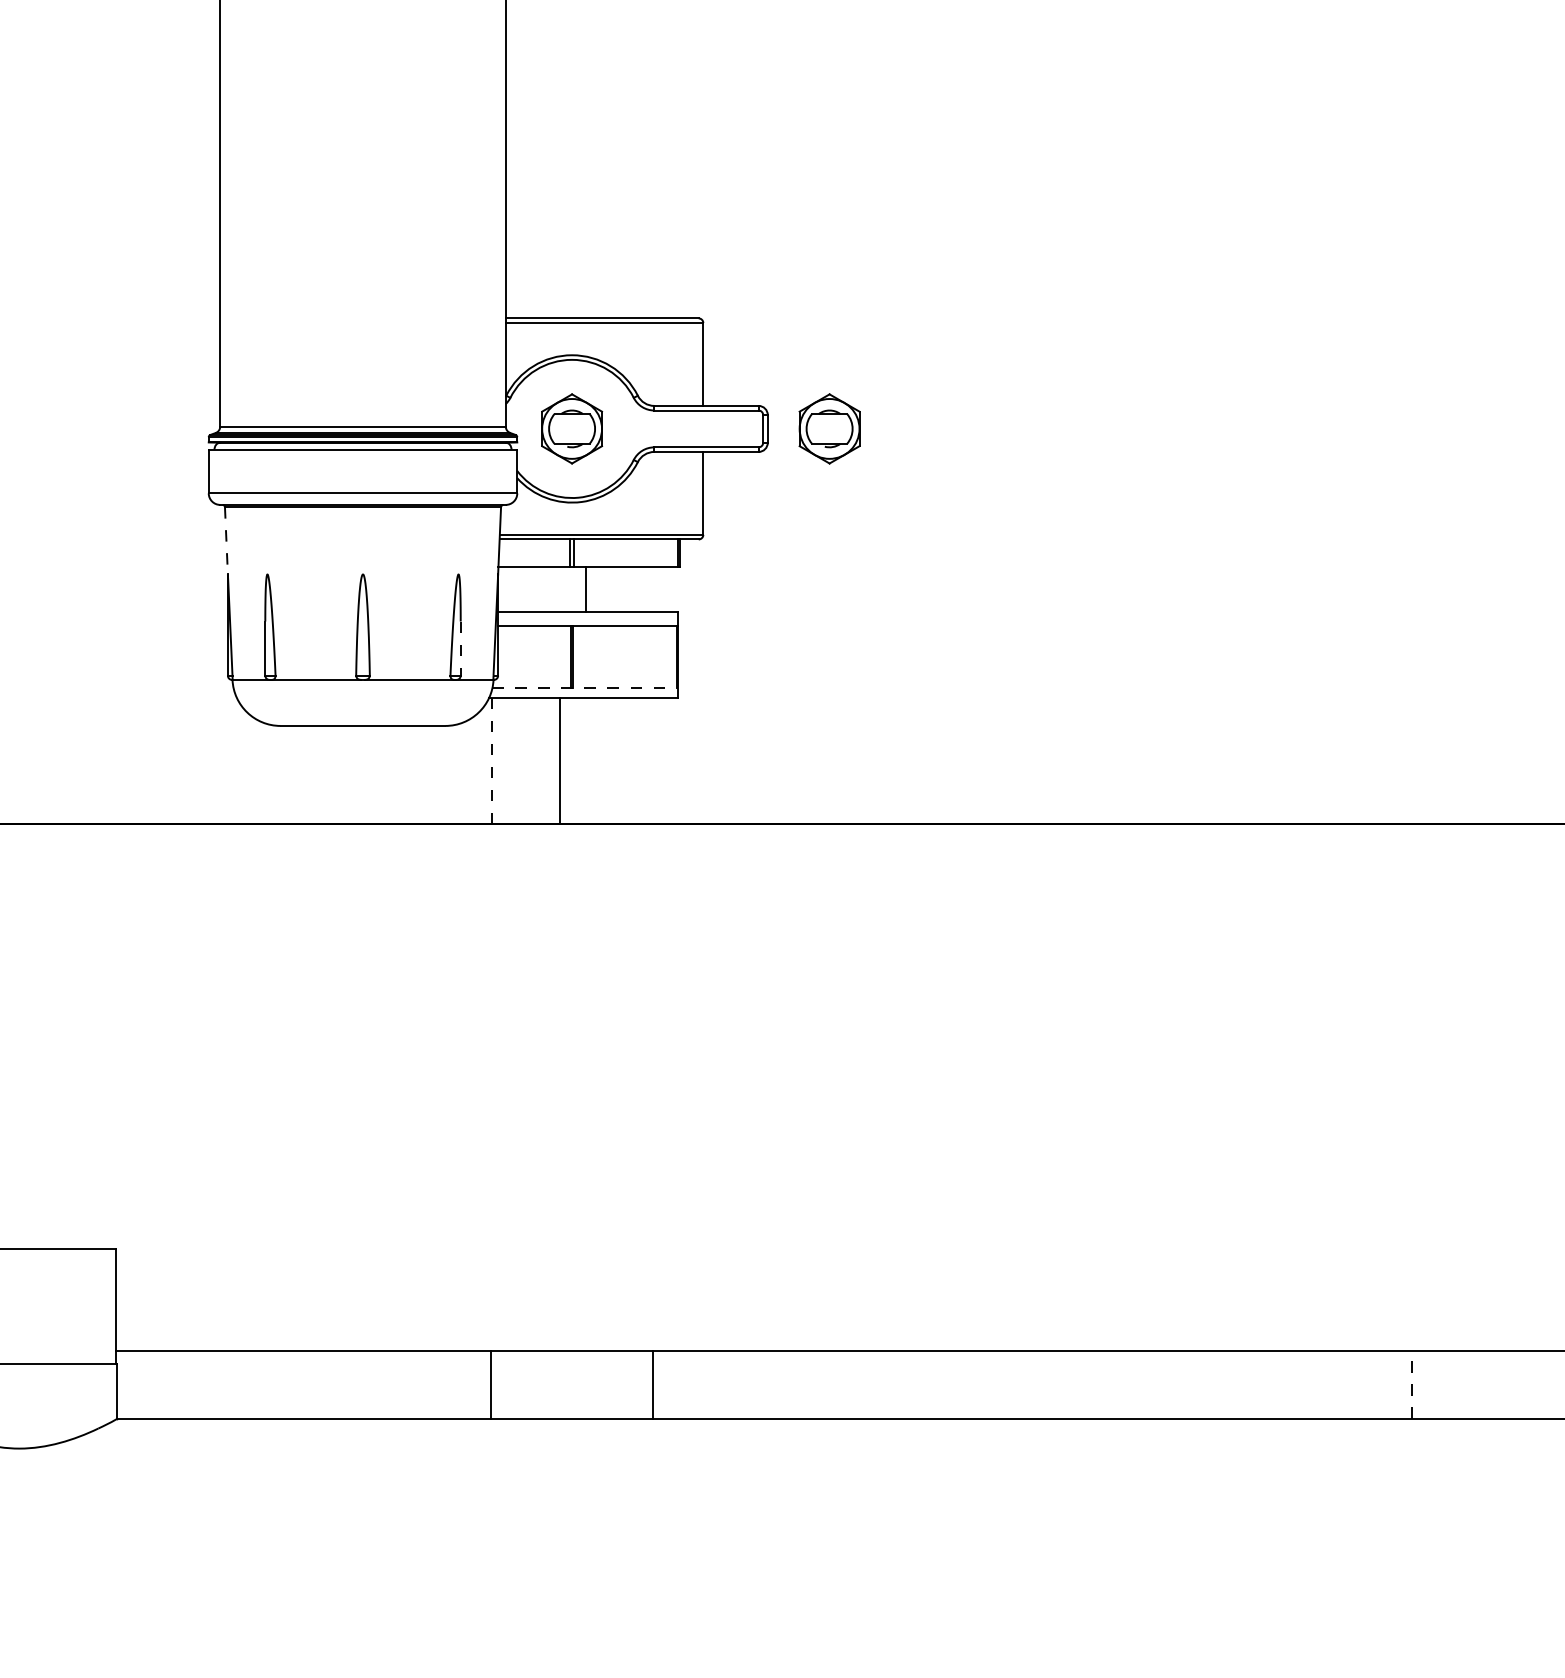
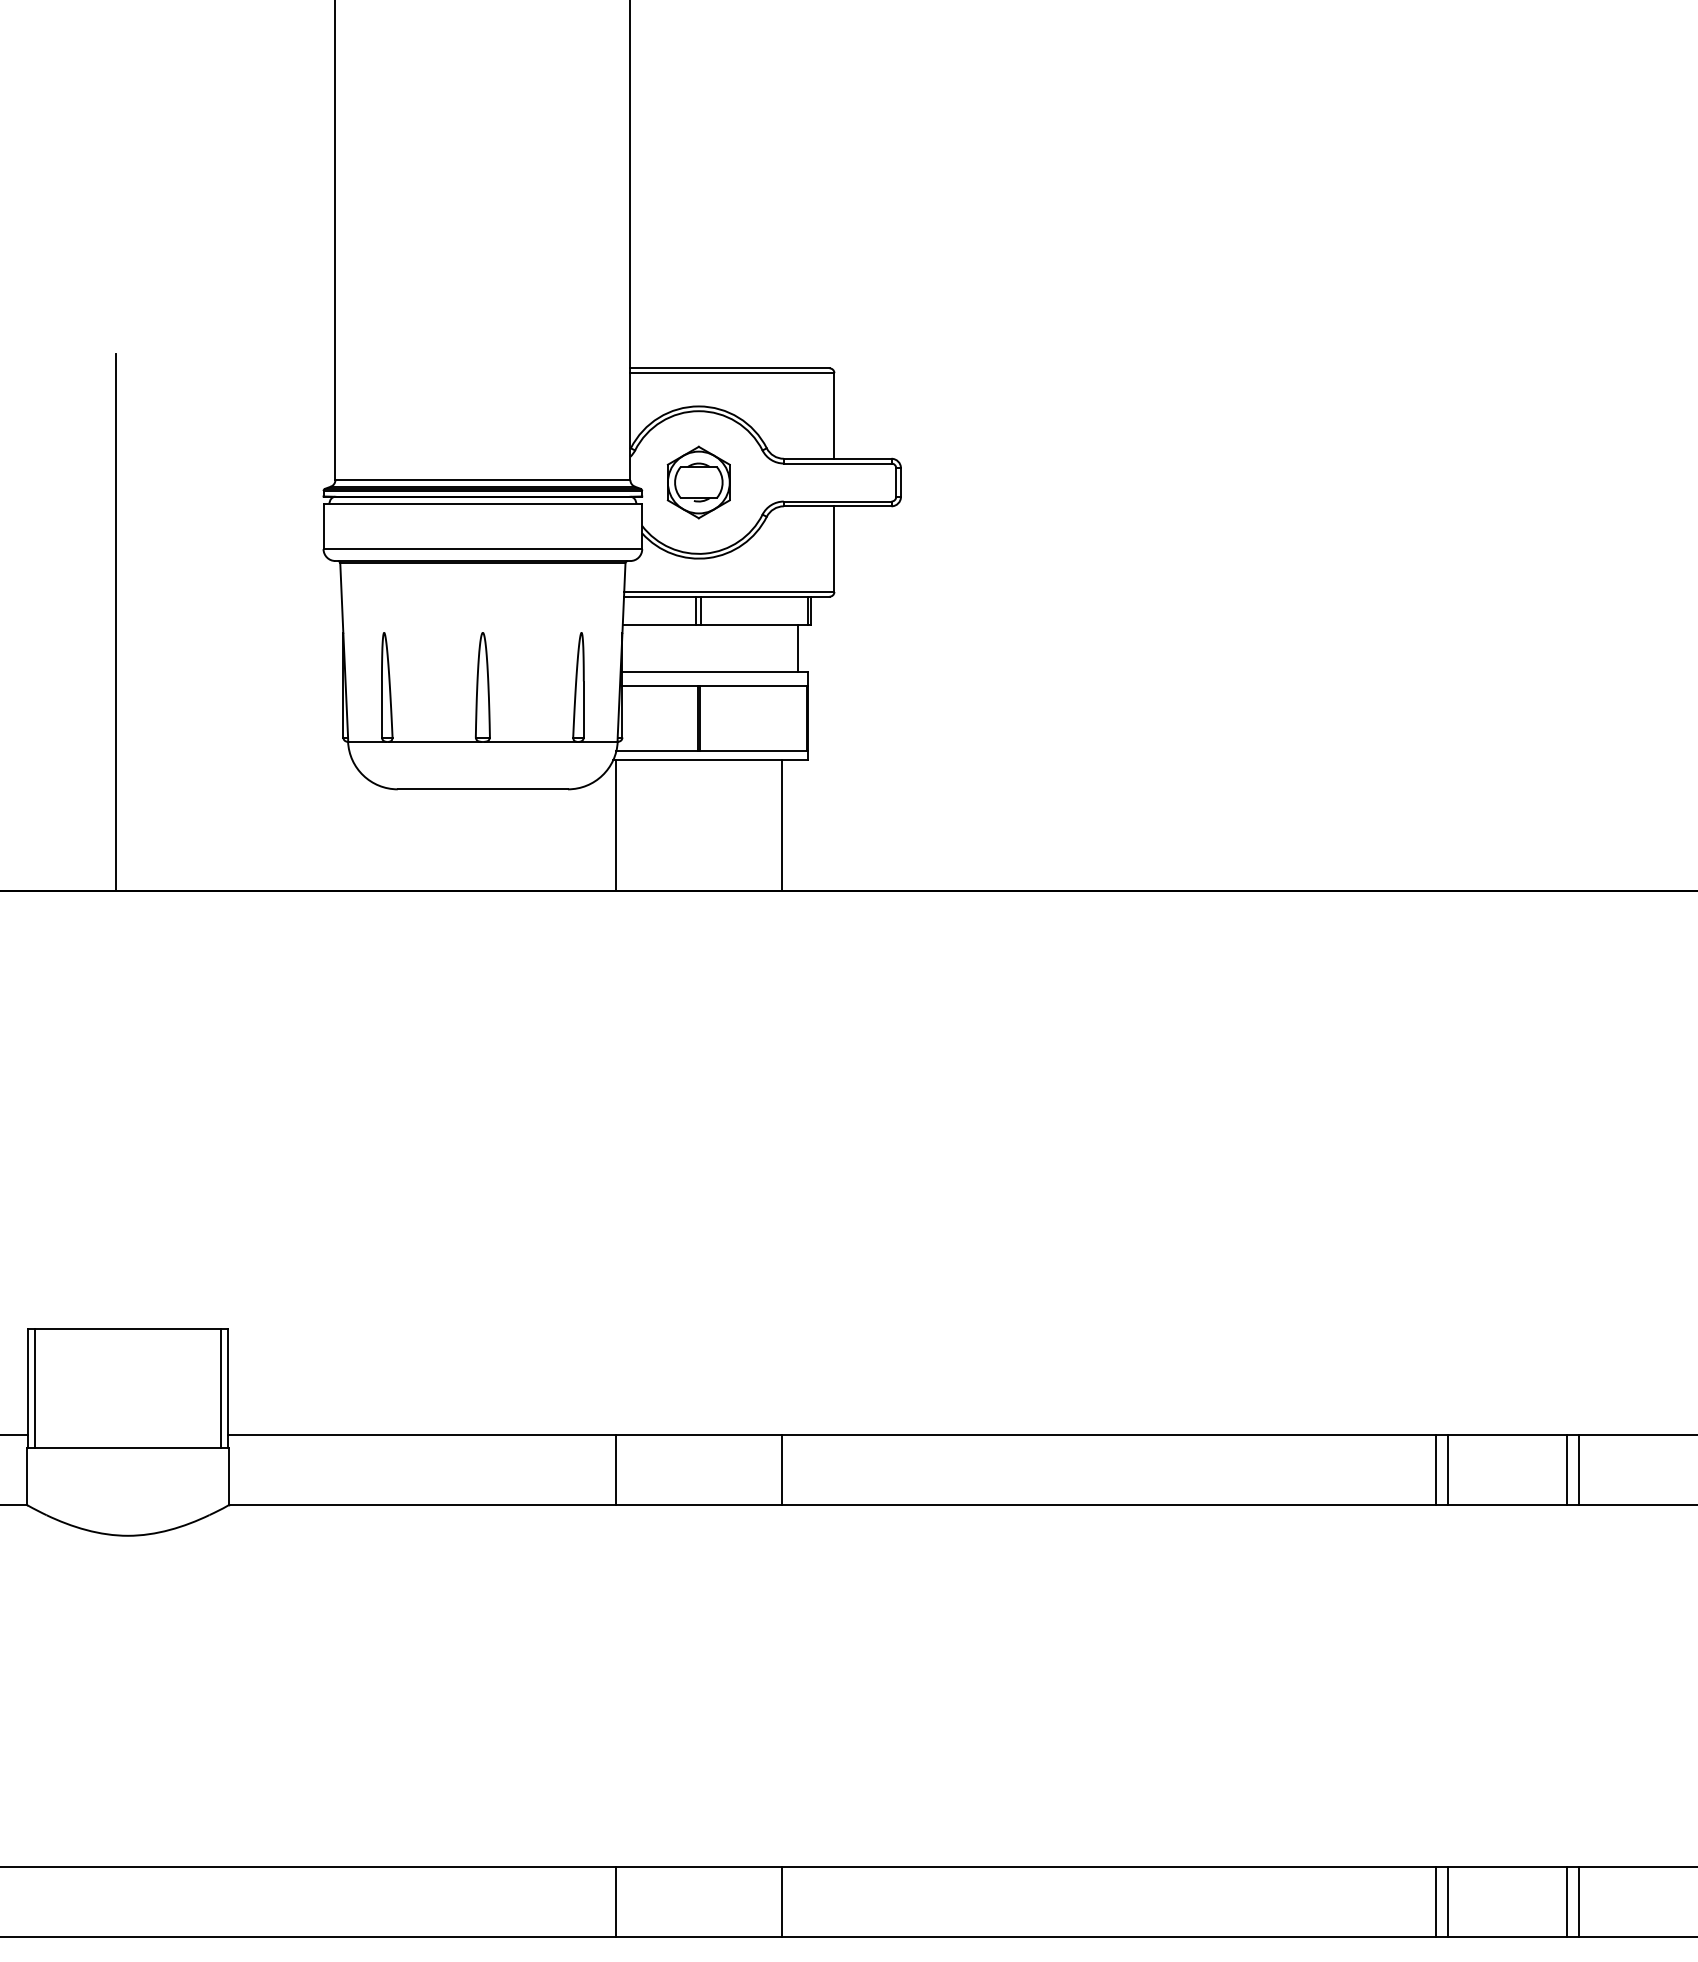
part: (829, 428) -> (964, 482), removed
line: (226, 541) -> (341, 598), dashed -> solid
line: (8, 564) -> (116, 622), added
line: (586, 589) -> (797, 648), moved
line: (460, 648) -> (583, 709), dashed -> solid
line: (585, 688) -> (712, 750), dashed -> solid
line: (491, 759) -> (615, 824), dashed -> solid
line: (560, 760) -> (782, 825), moved
line: (109, 1305) -> (220, 1388), added
line: (1286, 1384) -> (1436, 1469), added
line: (1296, 1384) -> (1447, 1469), added
line: (1412, 1384) -> (1566, 1469), dashed -> solid
line: (1423, 1384) -> (1578, 1469), added

